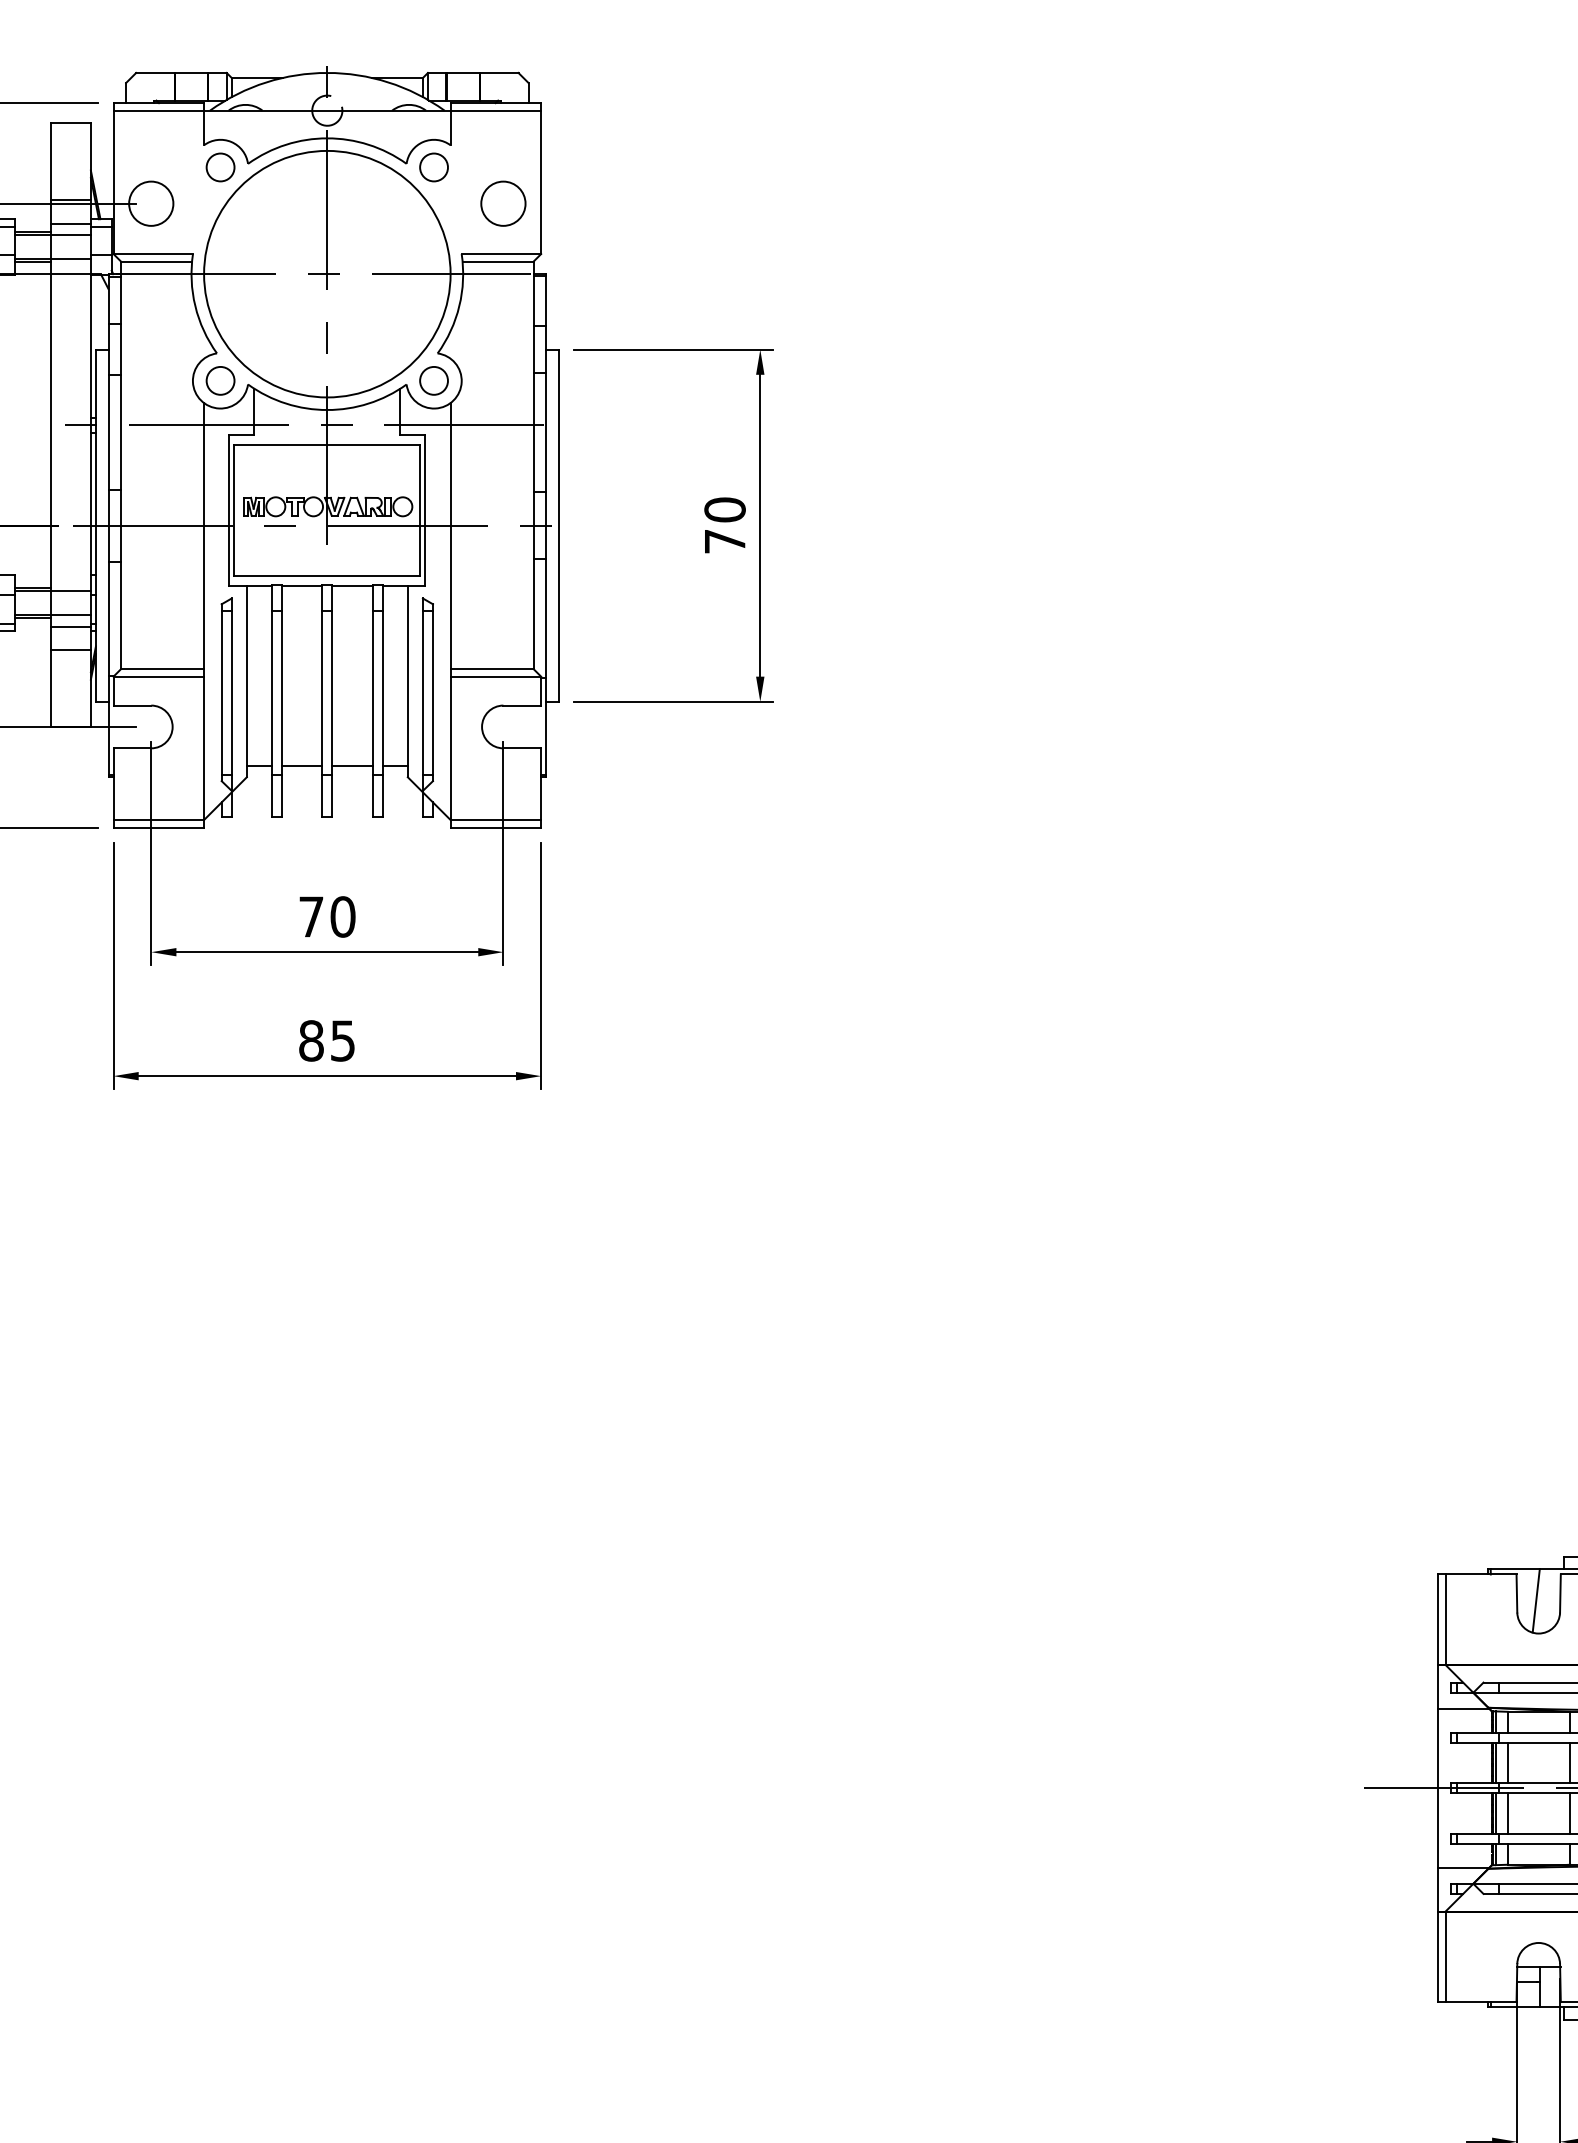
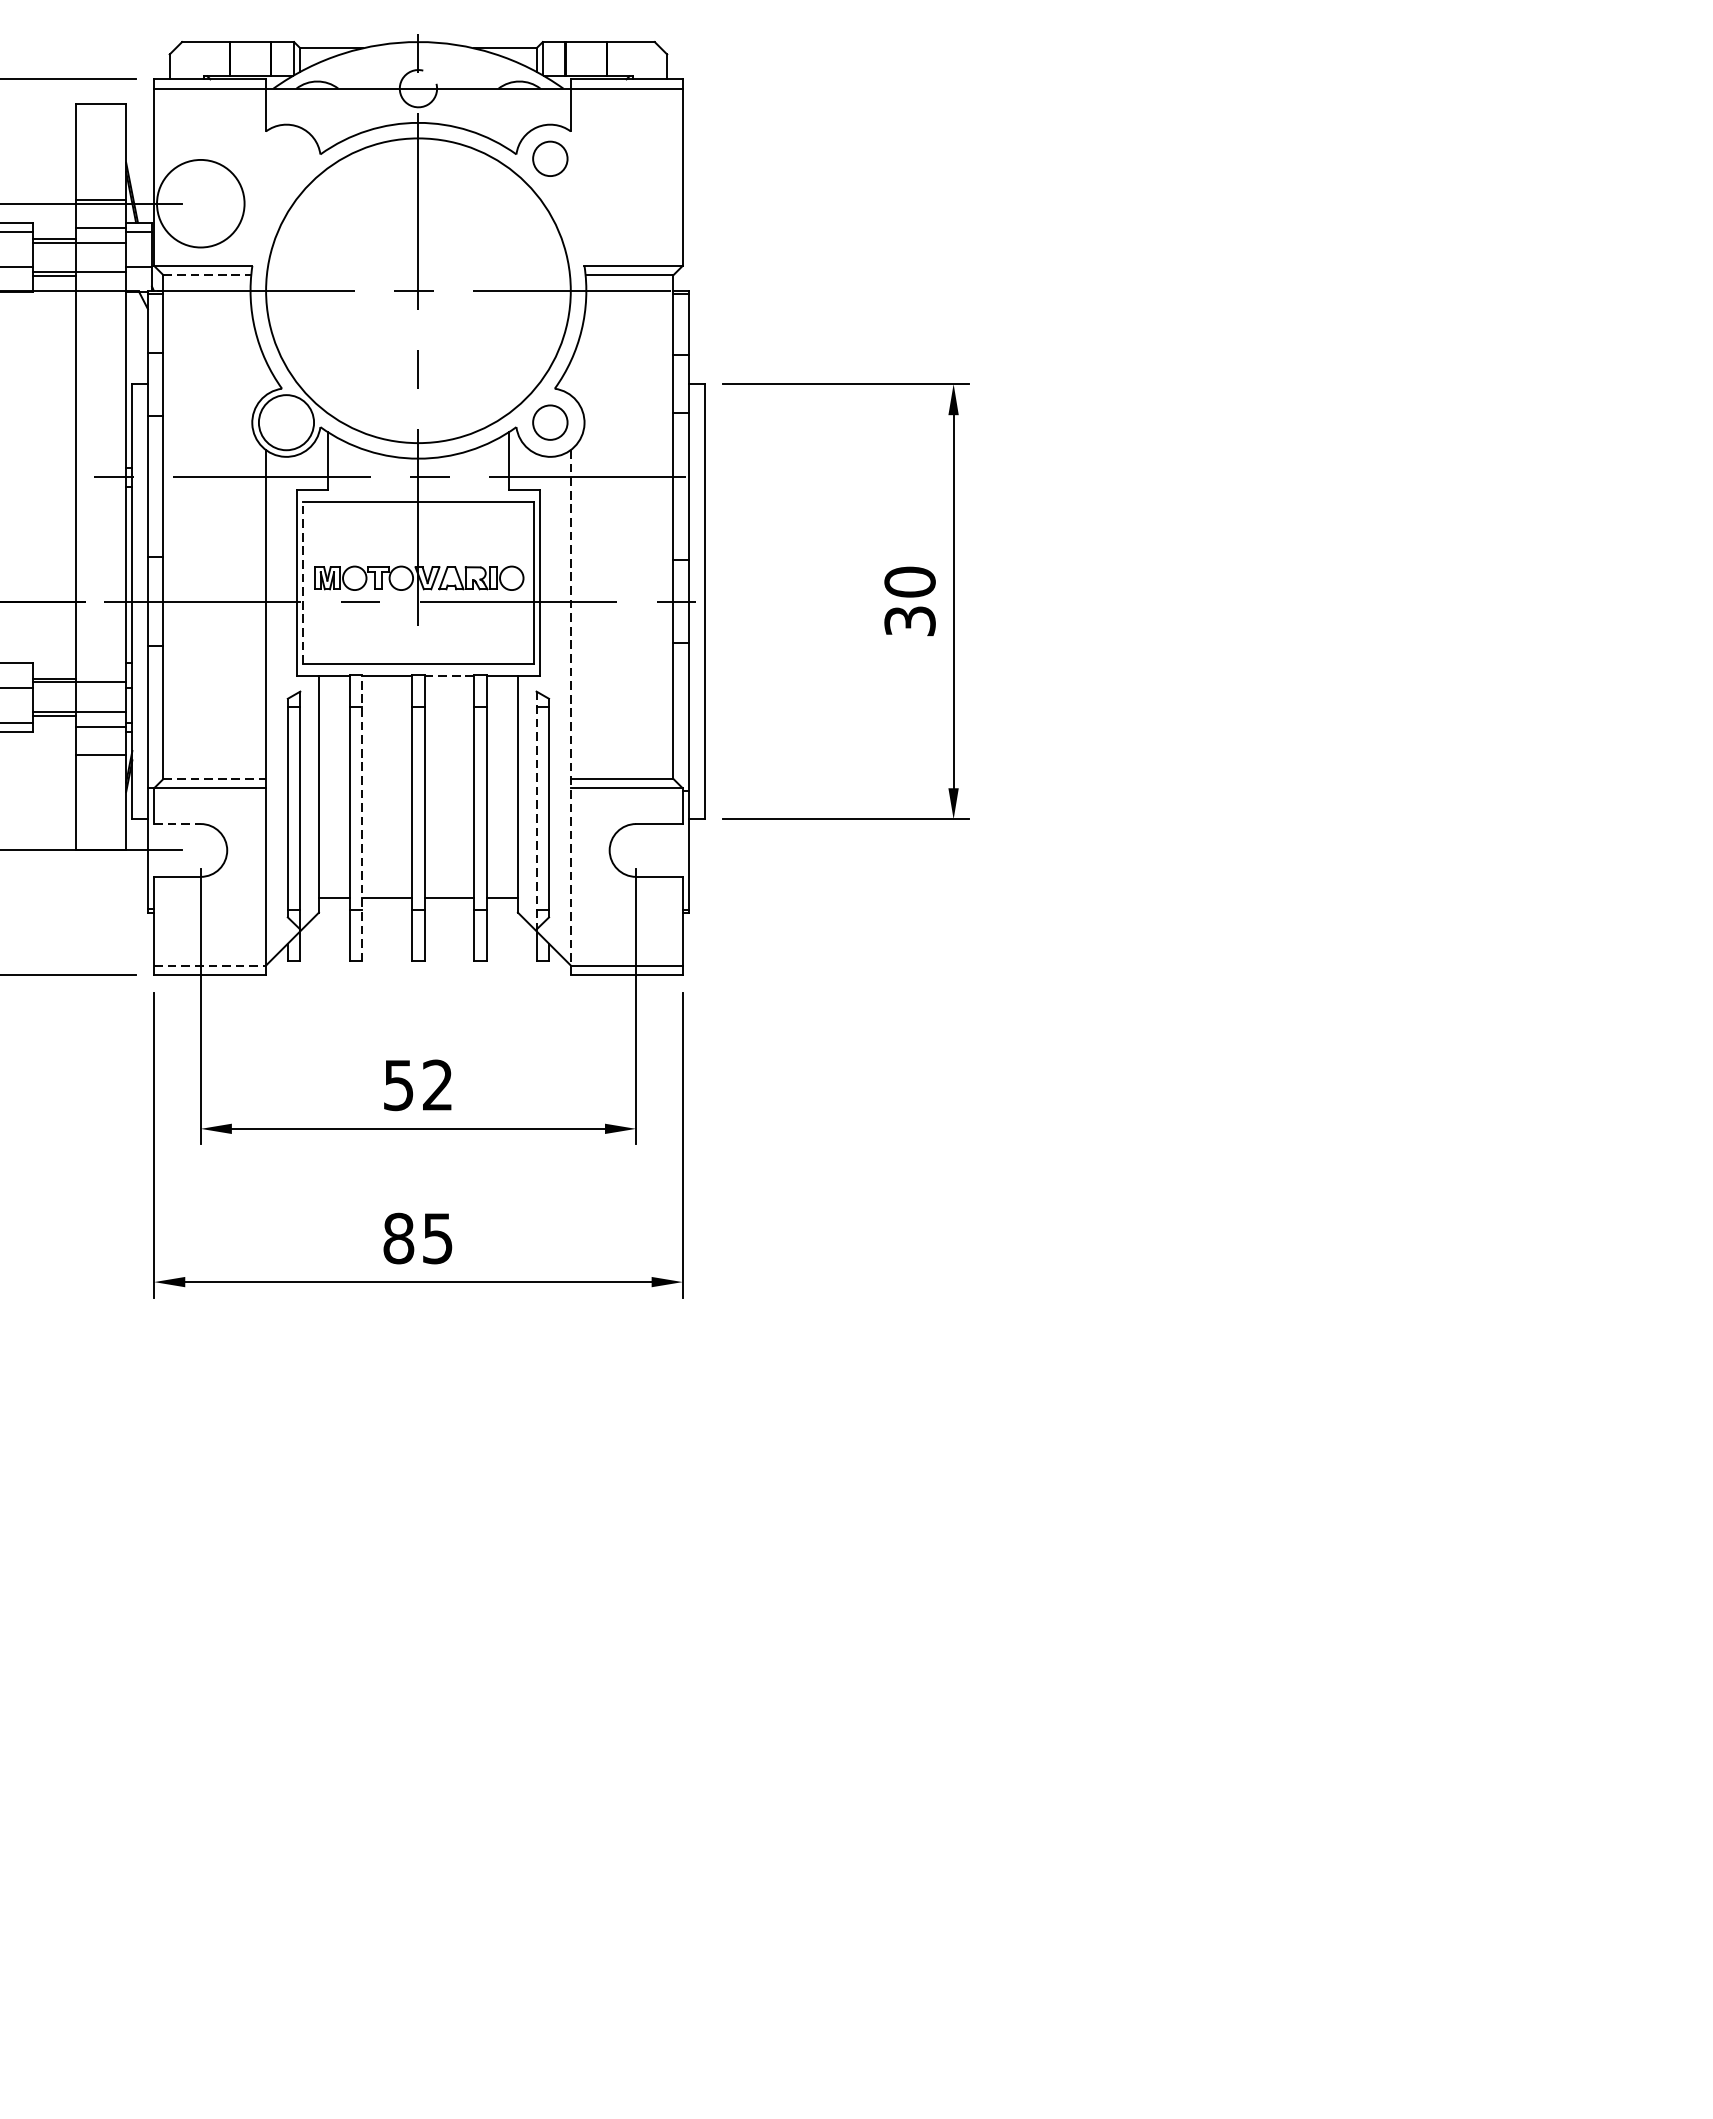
circle: (220, 167) -> (286, 158), removed
circle: (151, 203) -> (201, 203), size x1.6
circle: (503, 203) -> (636, 203), removed
line: (157, 261) -> (208, 275), solid -> dashed
circle: (220, 380) -> (286, 422), size x1.6
line: (234, 510) -> (303, 582), solid -> dashed
text: (724, 541) -> (909, 621), 70 -> 30
line: (352, 586) -> (449, 676), solid -> dashed
line: (450, 615) -> (570, 712), solid -> dashed
line: (162, 669) -> (214, 779), solid -> dashed
line: (422, 695) -> (536, 811), solid -> dashed
line: (282, 701) -> (363, 818), solid -> dashed
line: (132, 705) -> (177, 823), solid -> dashed
line: (159, 820) -> (210, 966), solid -> dashed
text: (327, 916) -> (418, 1084), 70 -> 52

